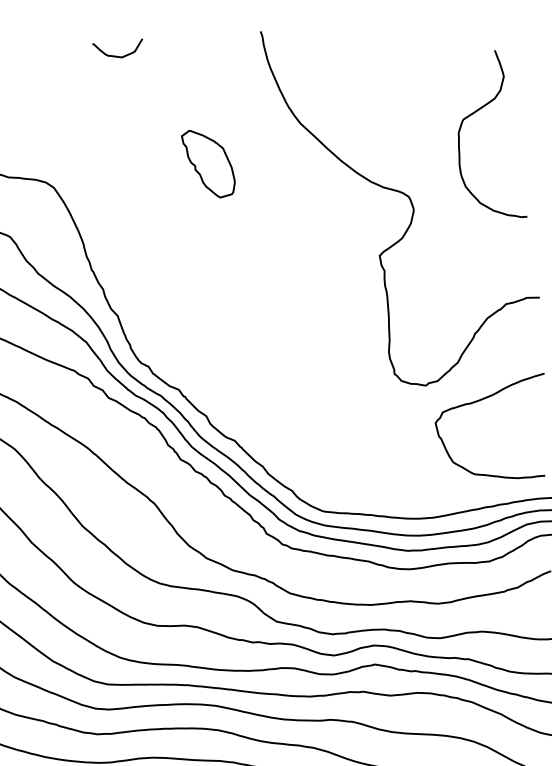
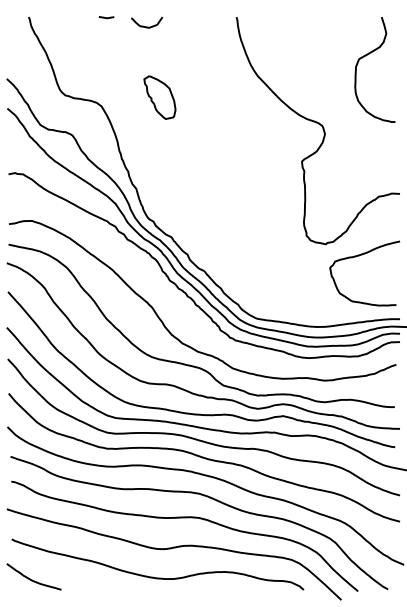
line: (52, 45) -> (106, 17), added
curve: (474, 114) -> (366, 56), moved
part: (207, 163) -> (159, 97), moved

